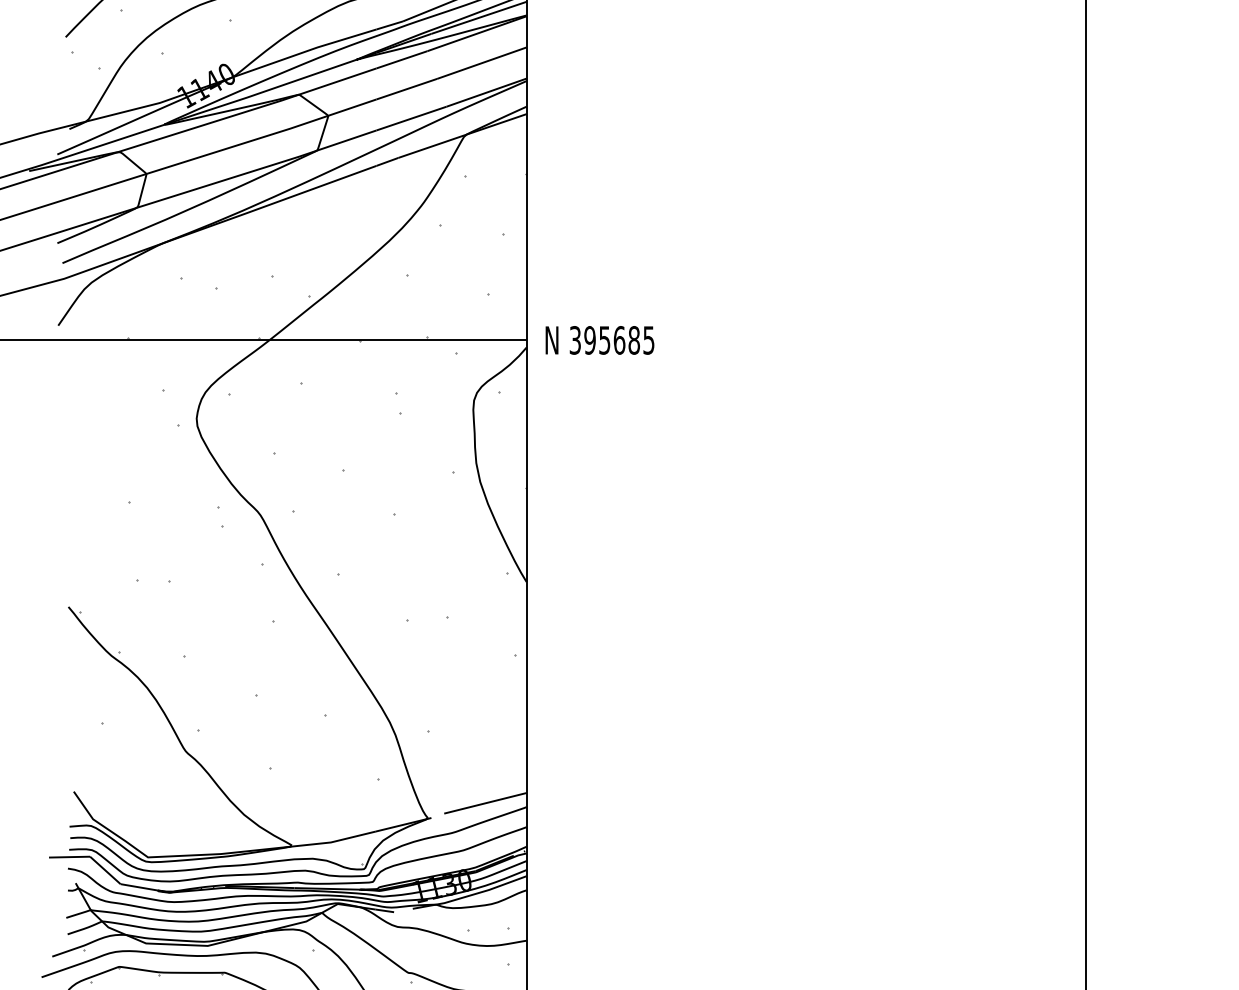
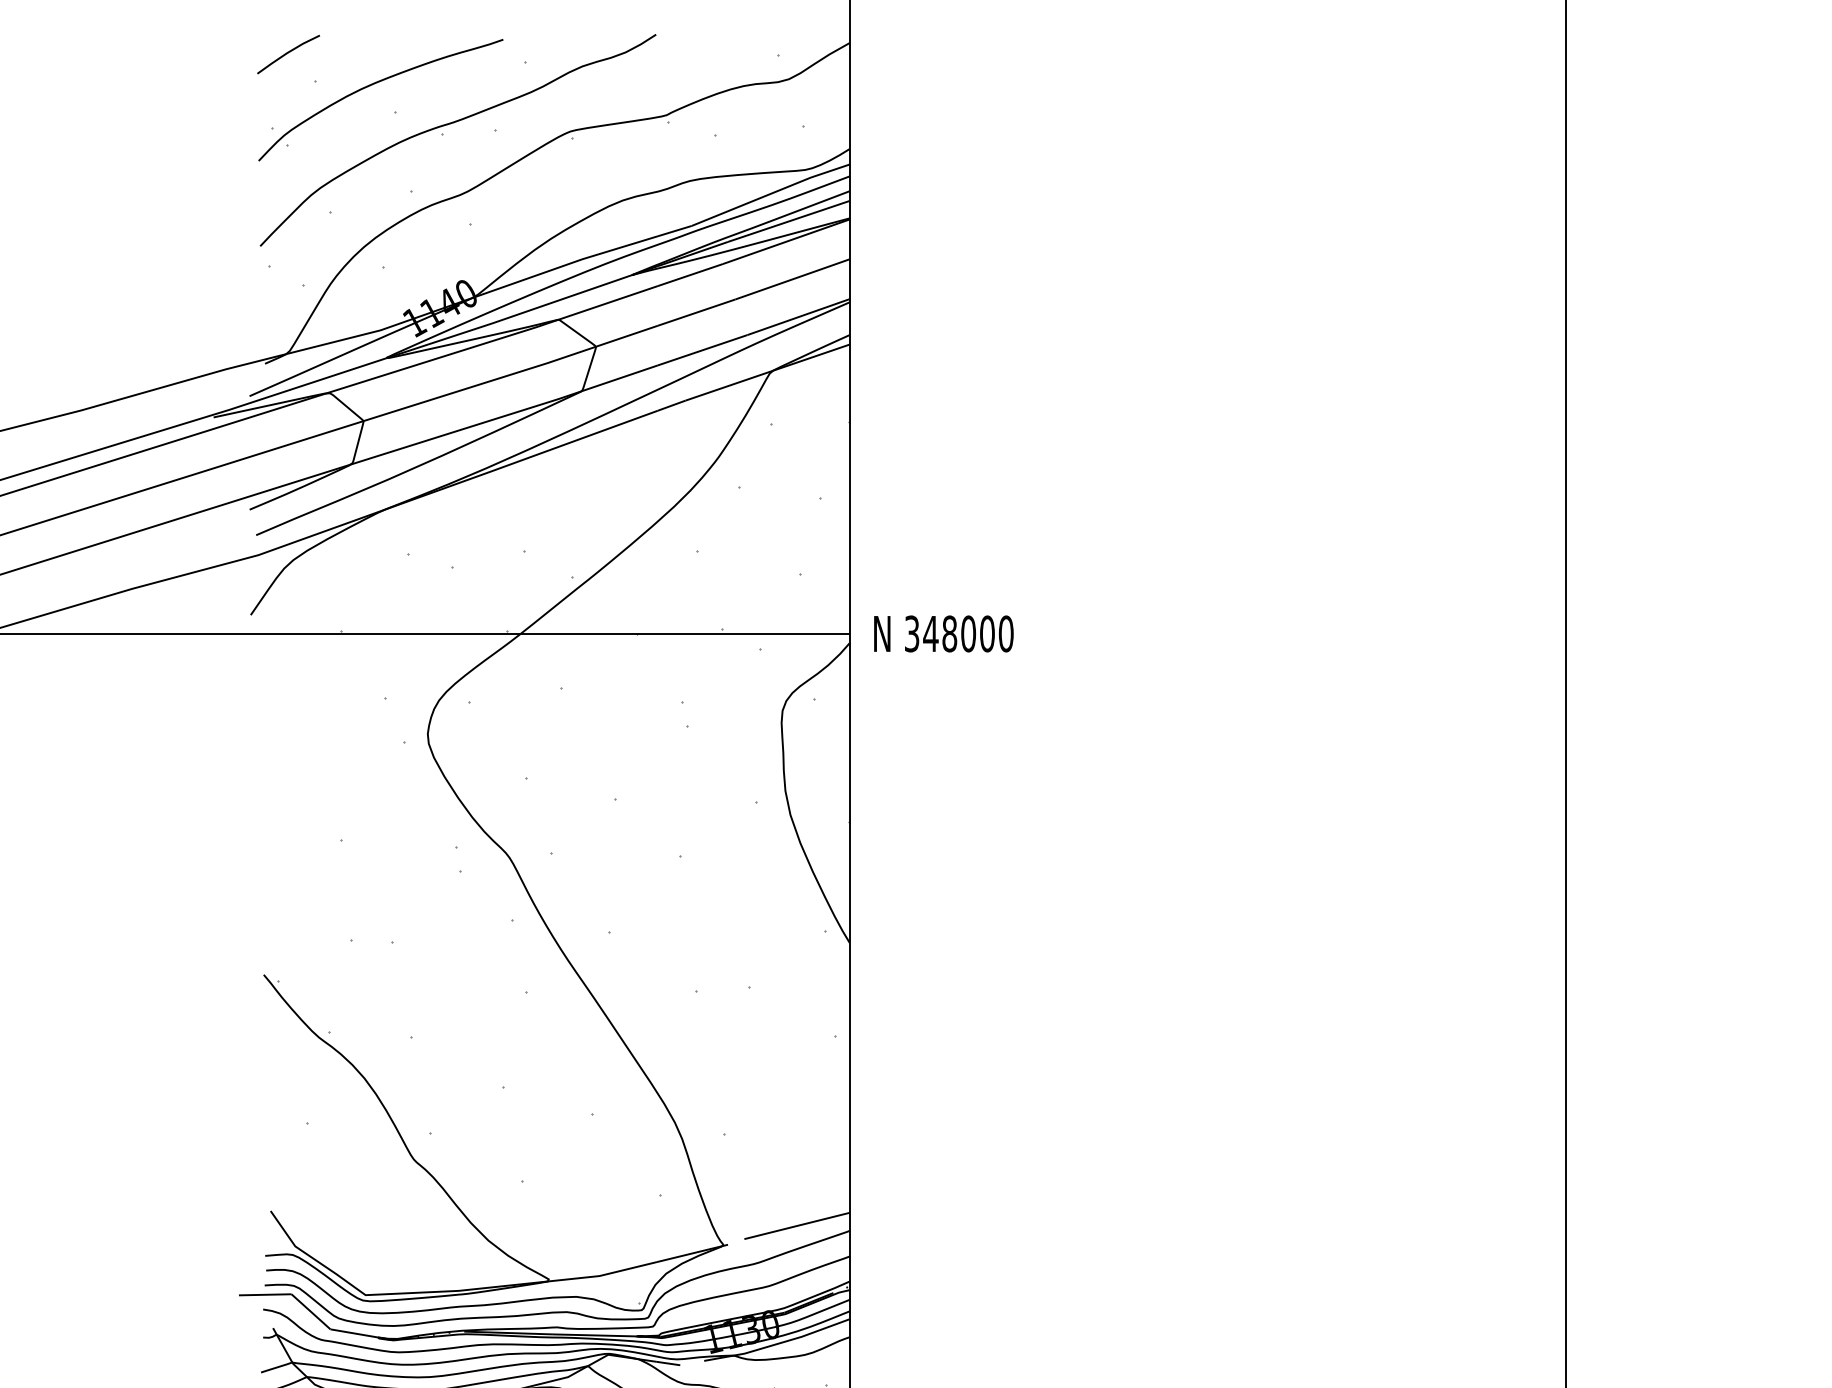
text: (619, 340) -> (968, 633), 395685 -> 348000

